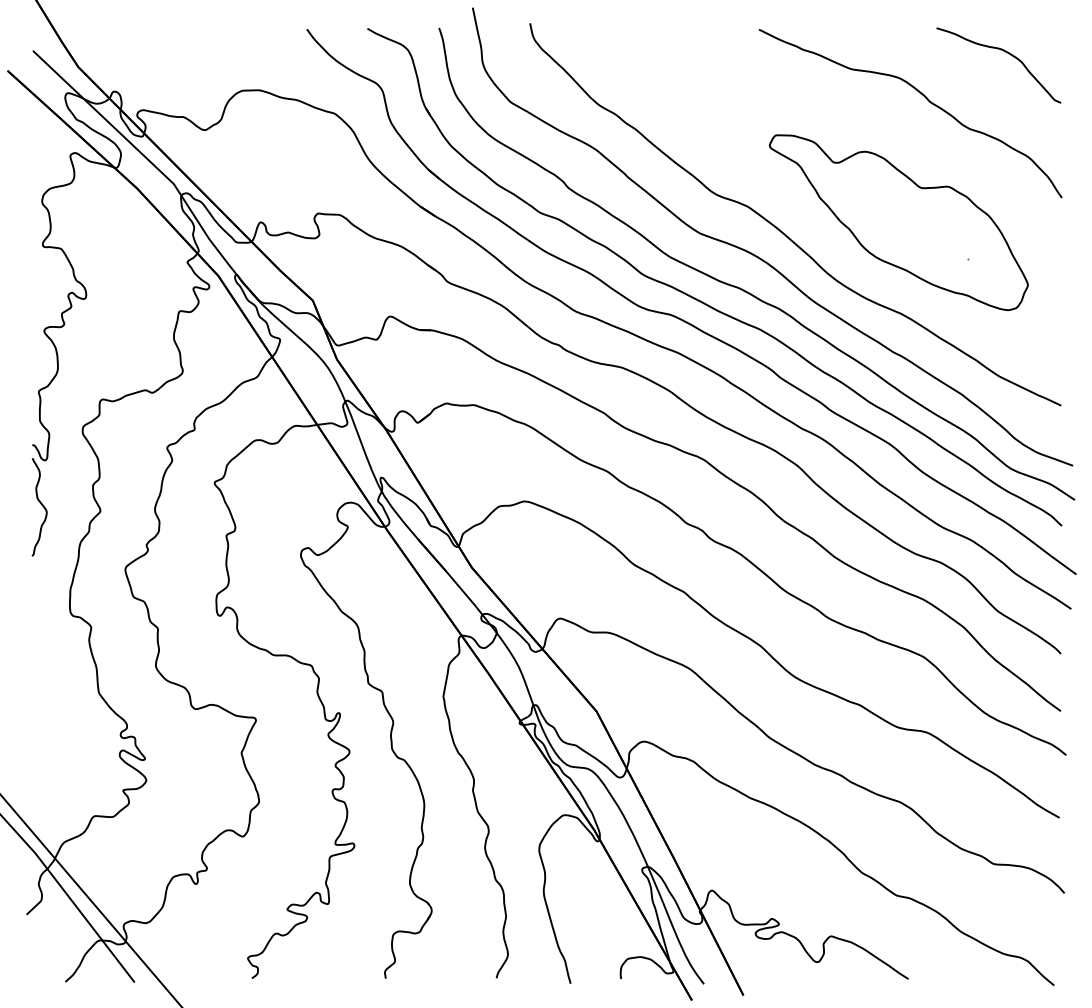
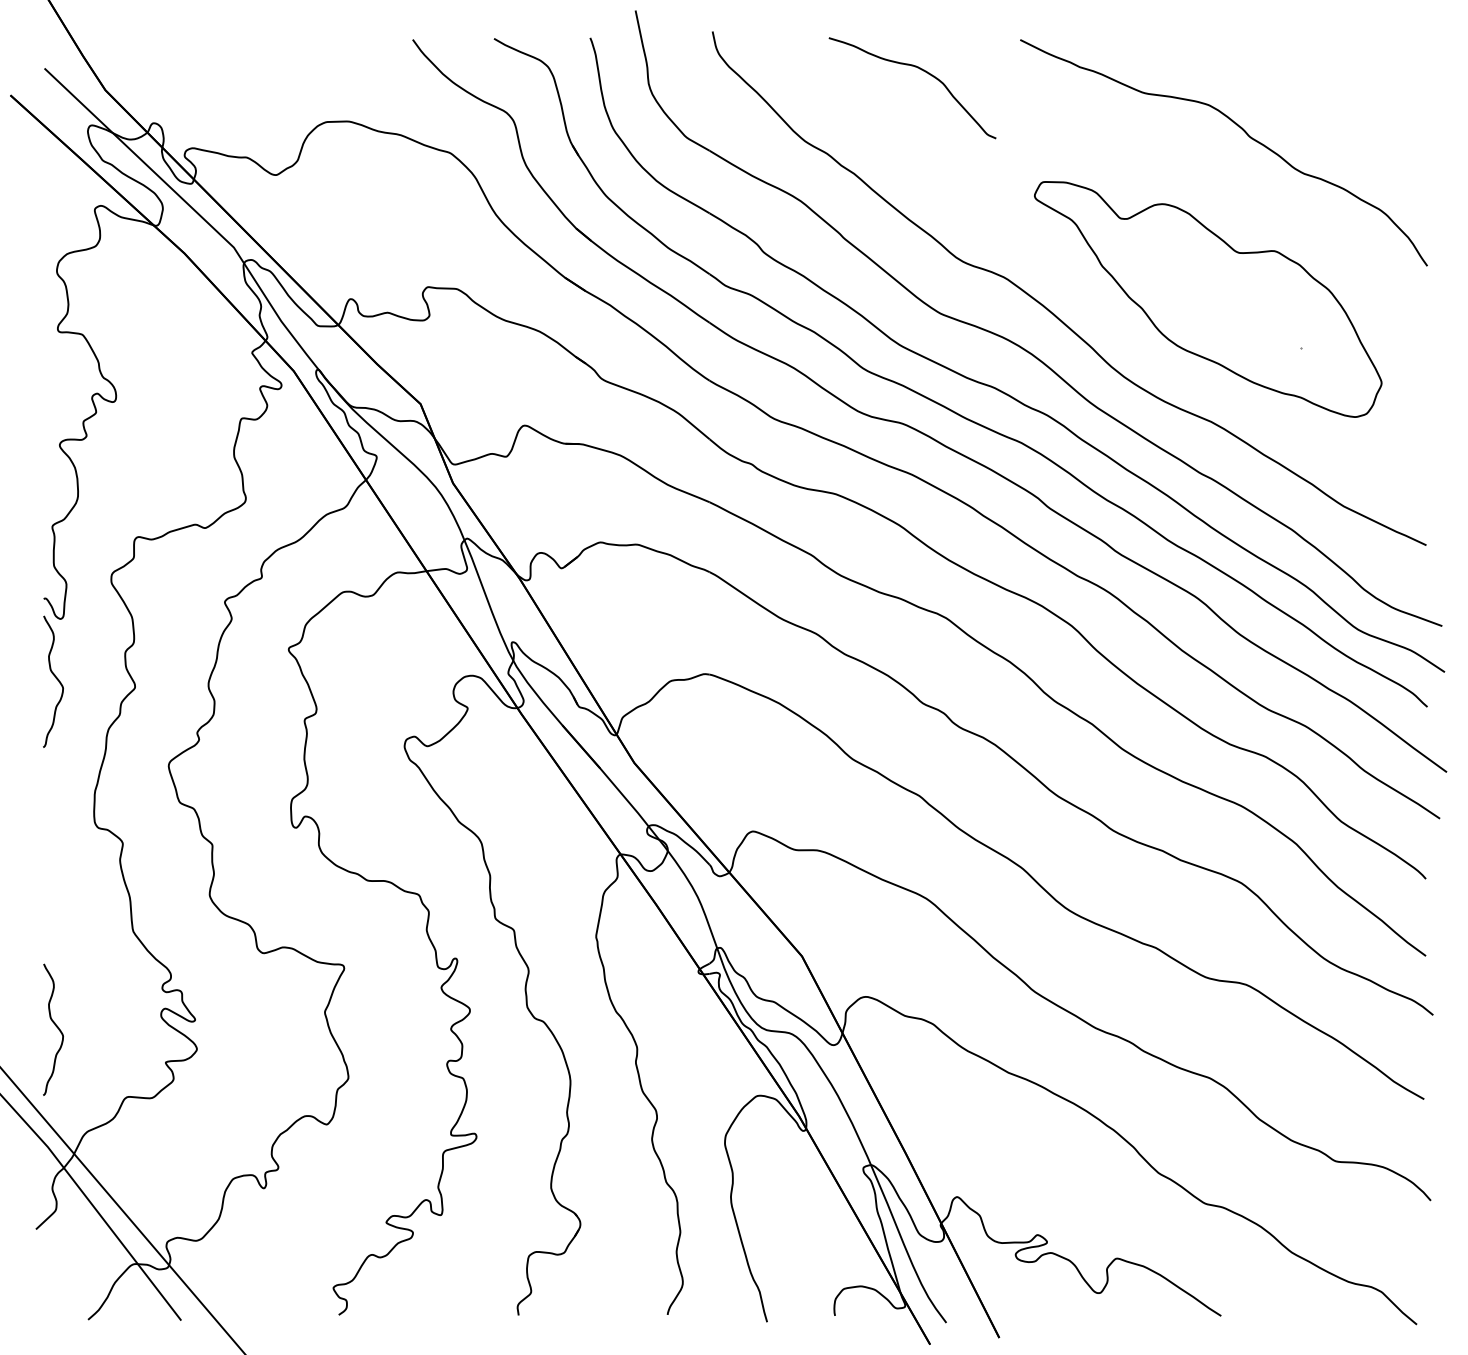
curve: (1005, 52) -> (921, 70), moved
curve: (41, 763) -> (55, 1026), added

